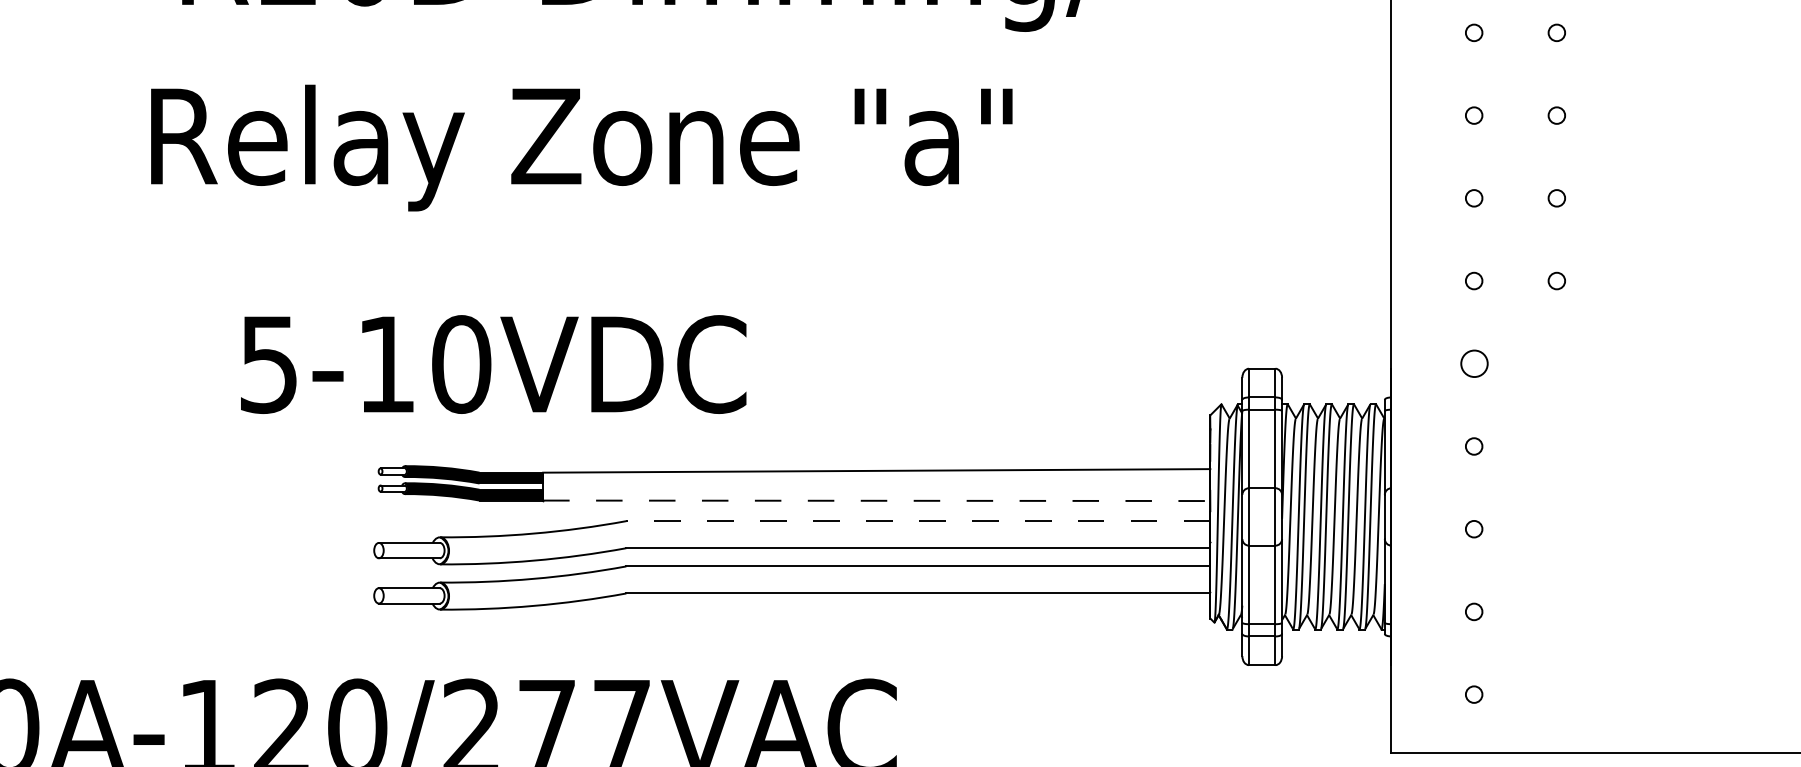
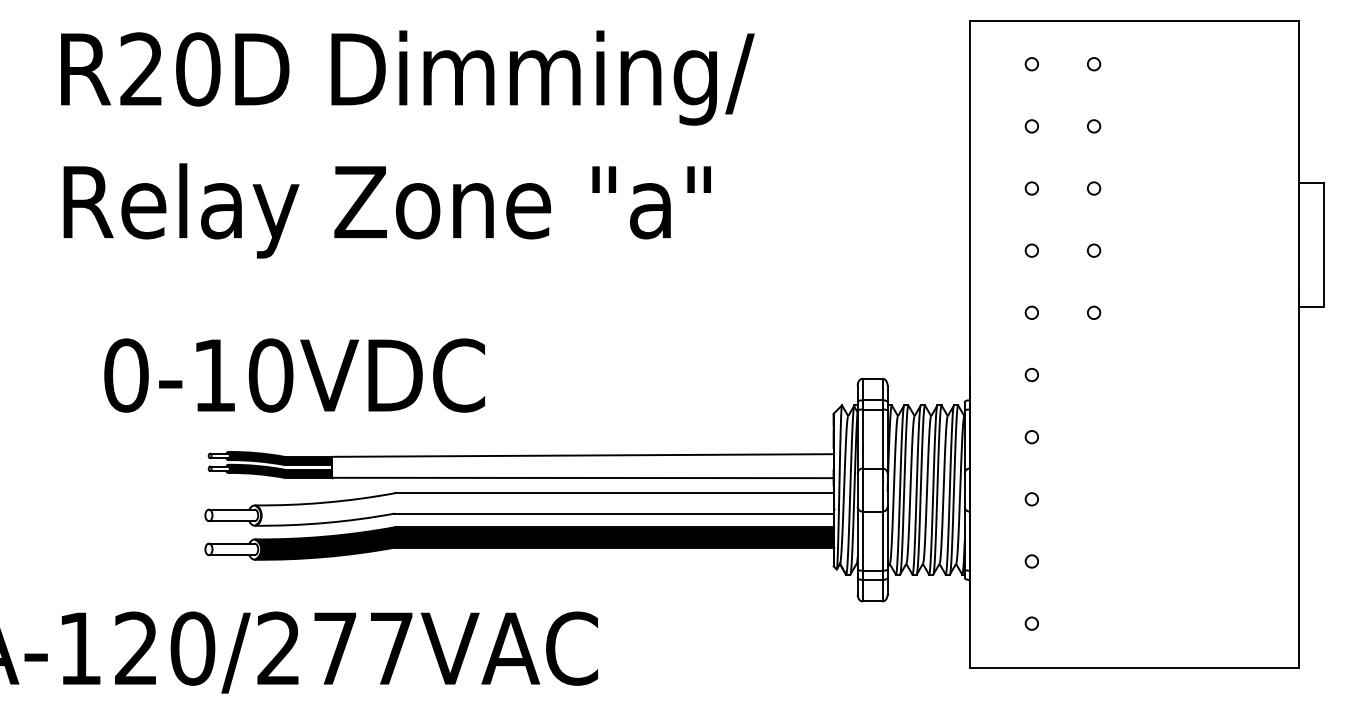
text: (580, 147) -> (386, 210), moved
circle: (1473, 363) -> (1031, 374), size x0.62
text: (269, 364) -> (126, 375), 5-10VDC -> 0-10VDC
line: (876, 500) -> (582, 477), dashed -> solid
line: (917, 521) -> (613, 493), dashed -> solid
fill: (824, 587) -> (543, 543), added

